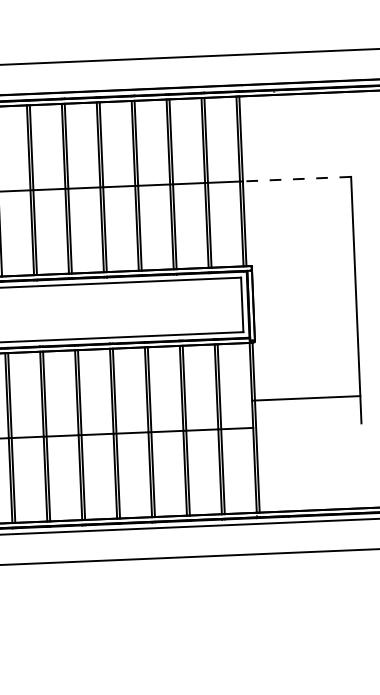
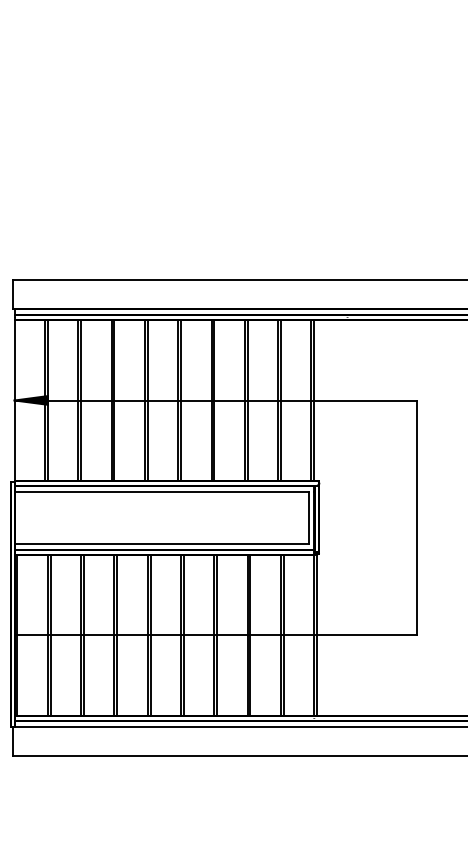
line: (296, 179) -> (365, 400), dashed -> solid
line: (305, 398) -> (365, 635), moved

